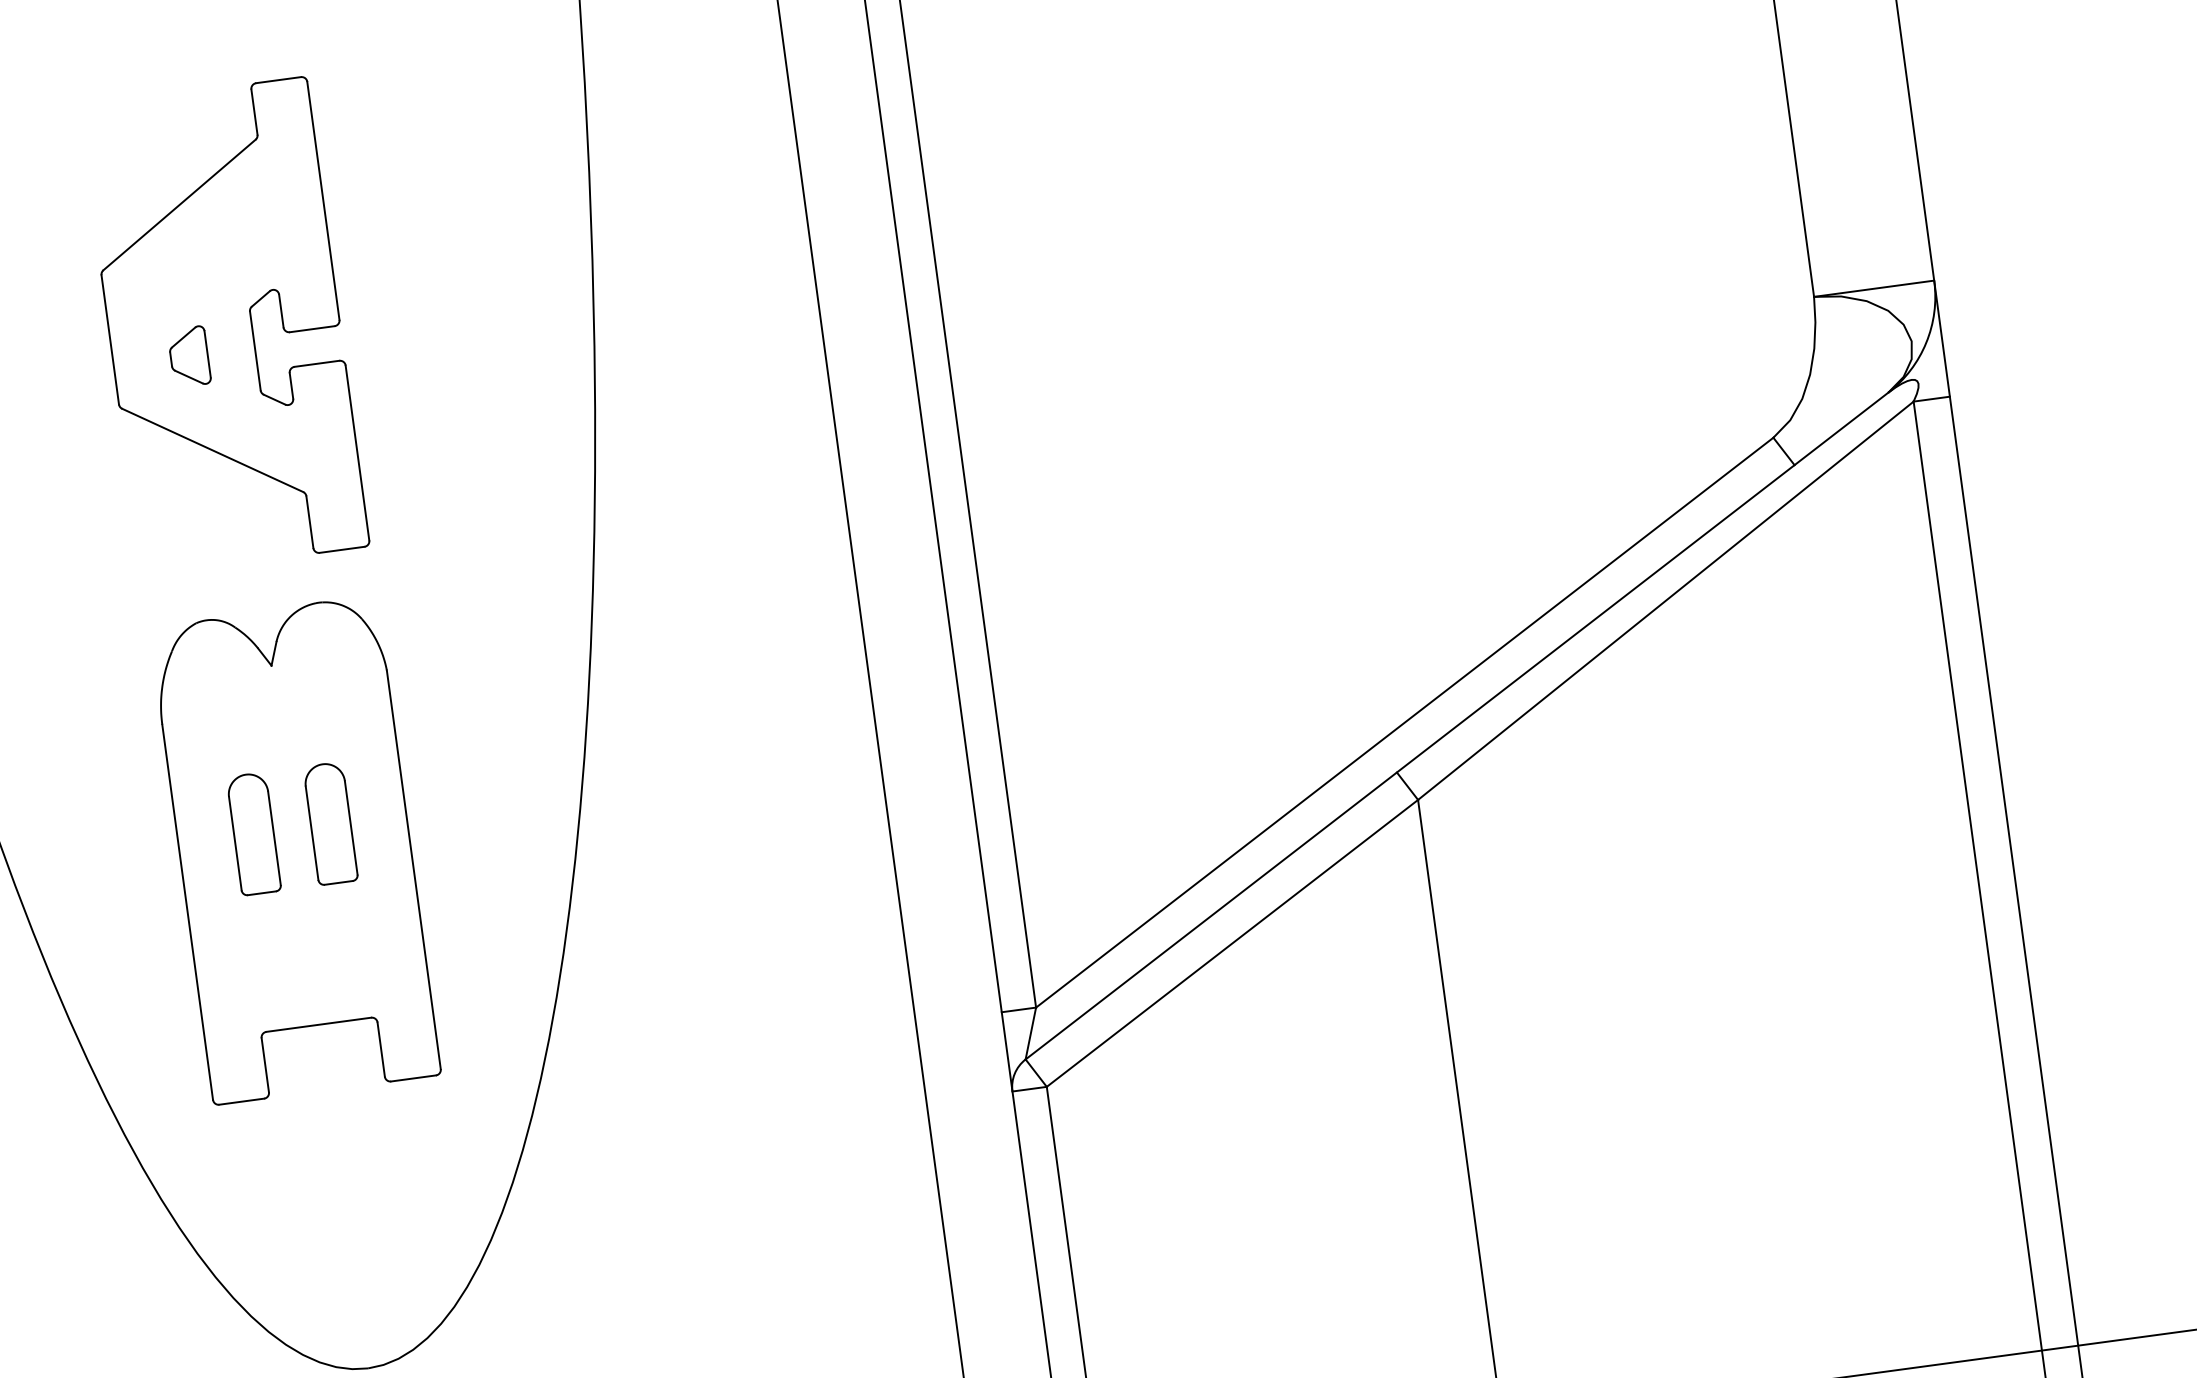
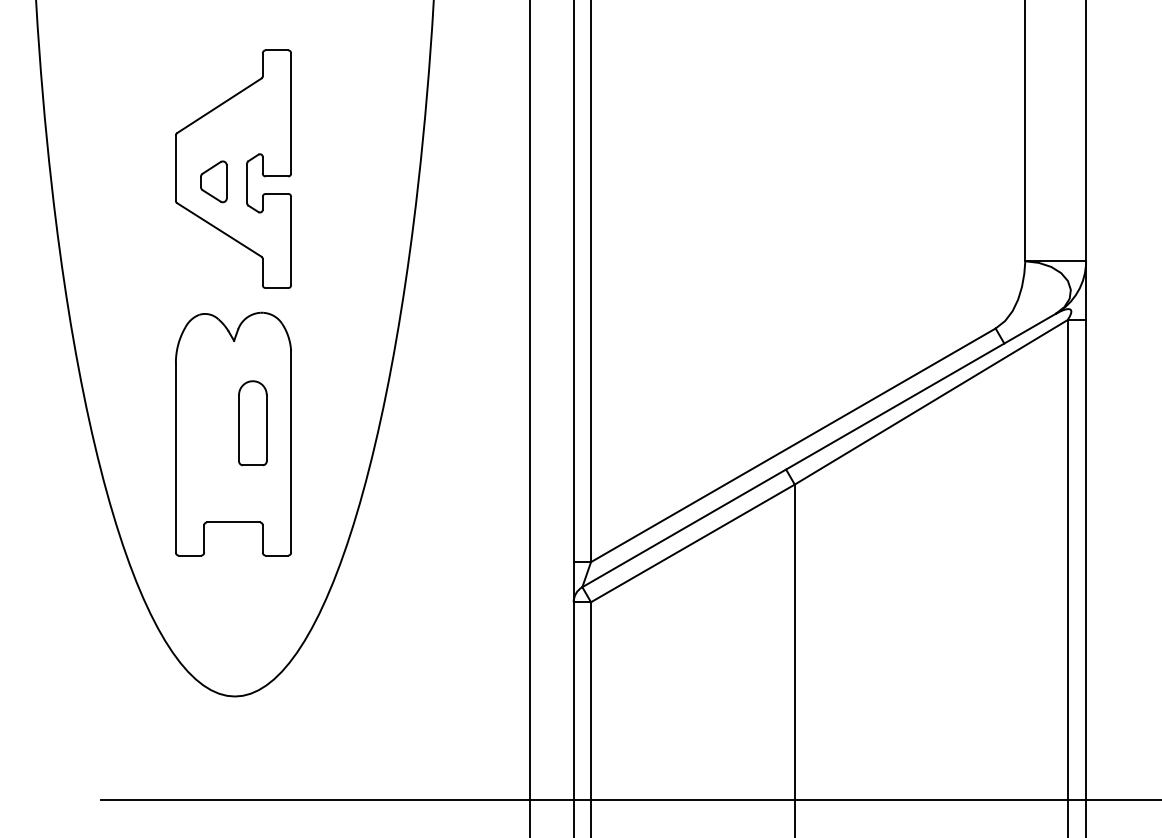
part: (190, 355) -> (214, 181), size x1.4
part: (329, 824) -> (252, 423), size x1.4
part: (252, 834) -> (213, 423), removed

